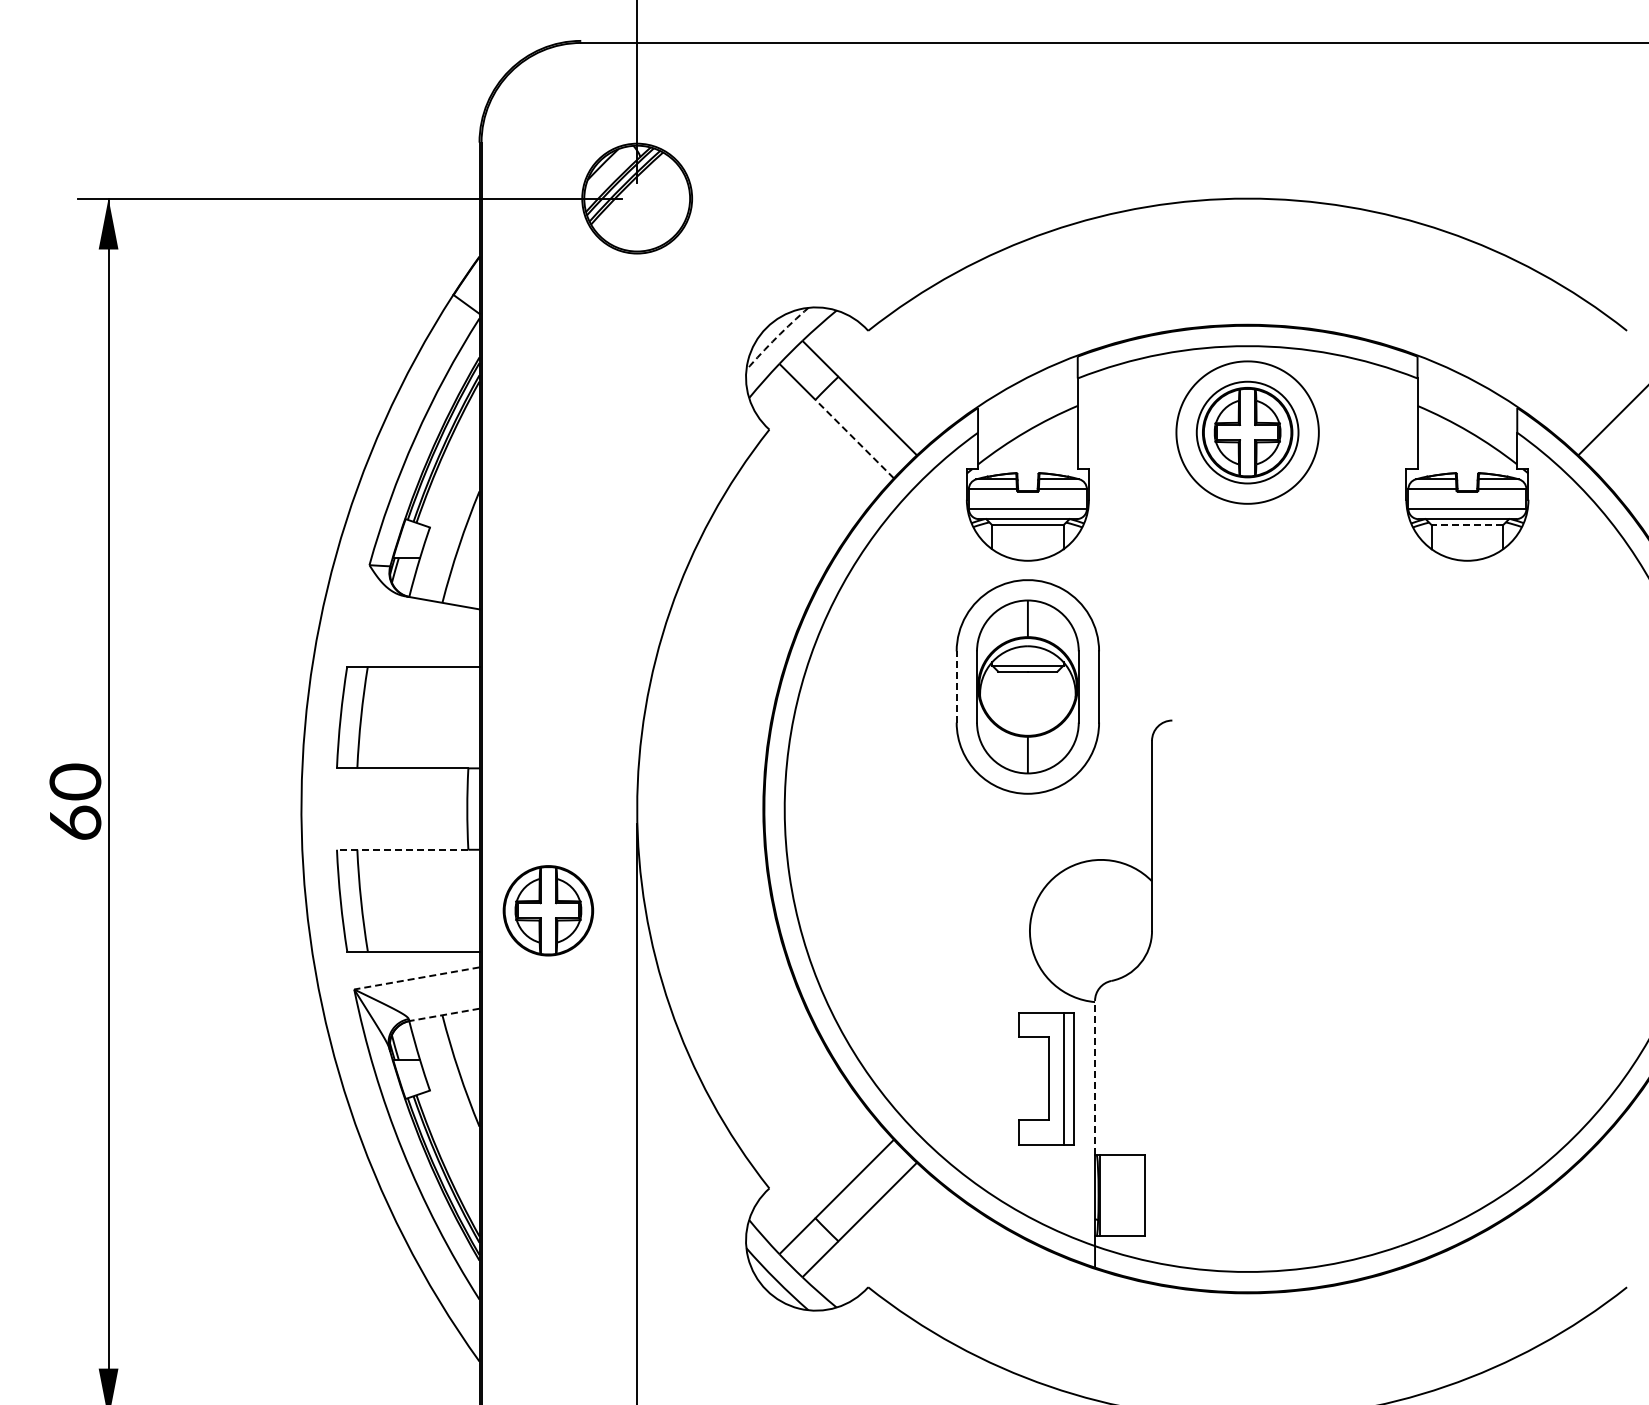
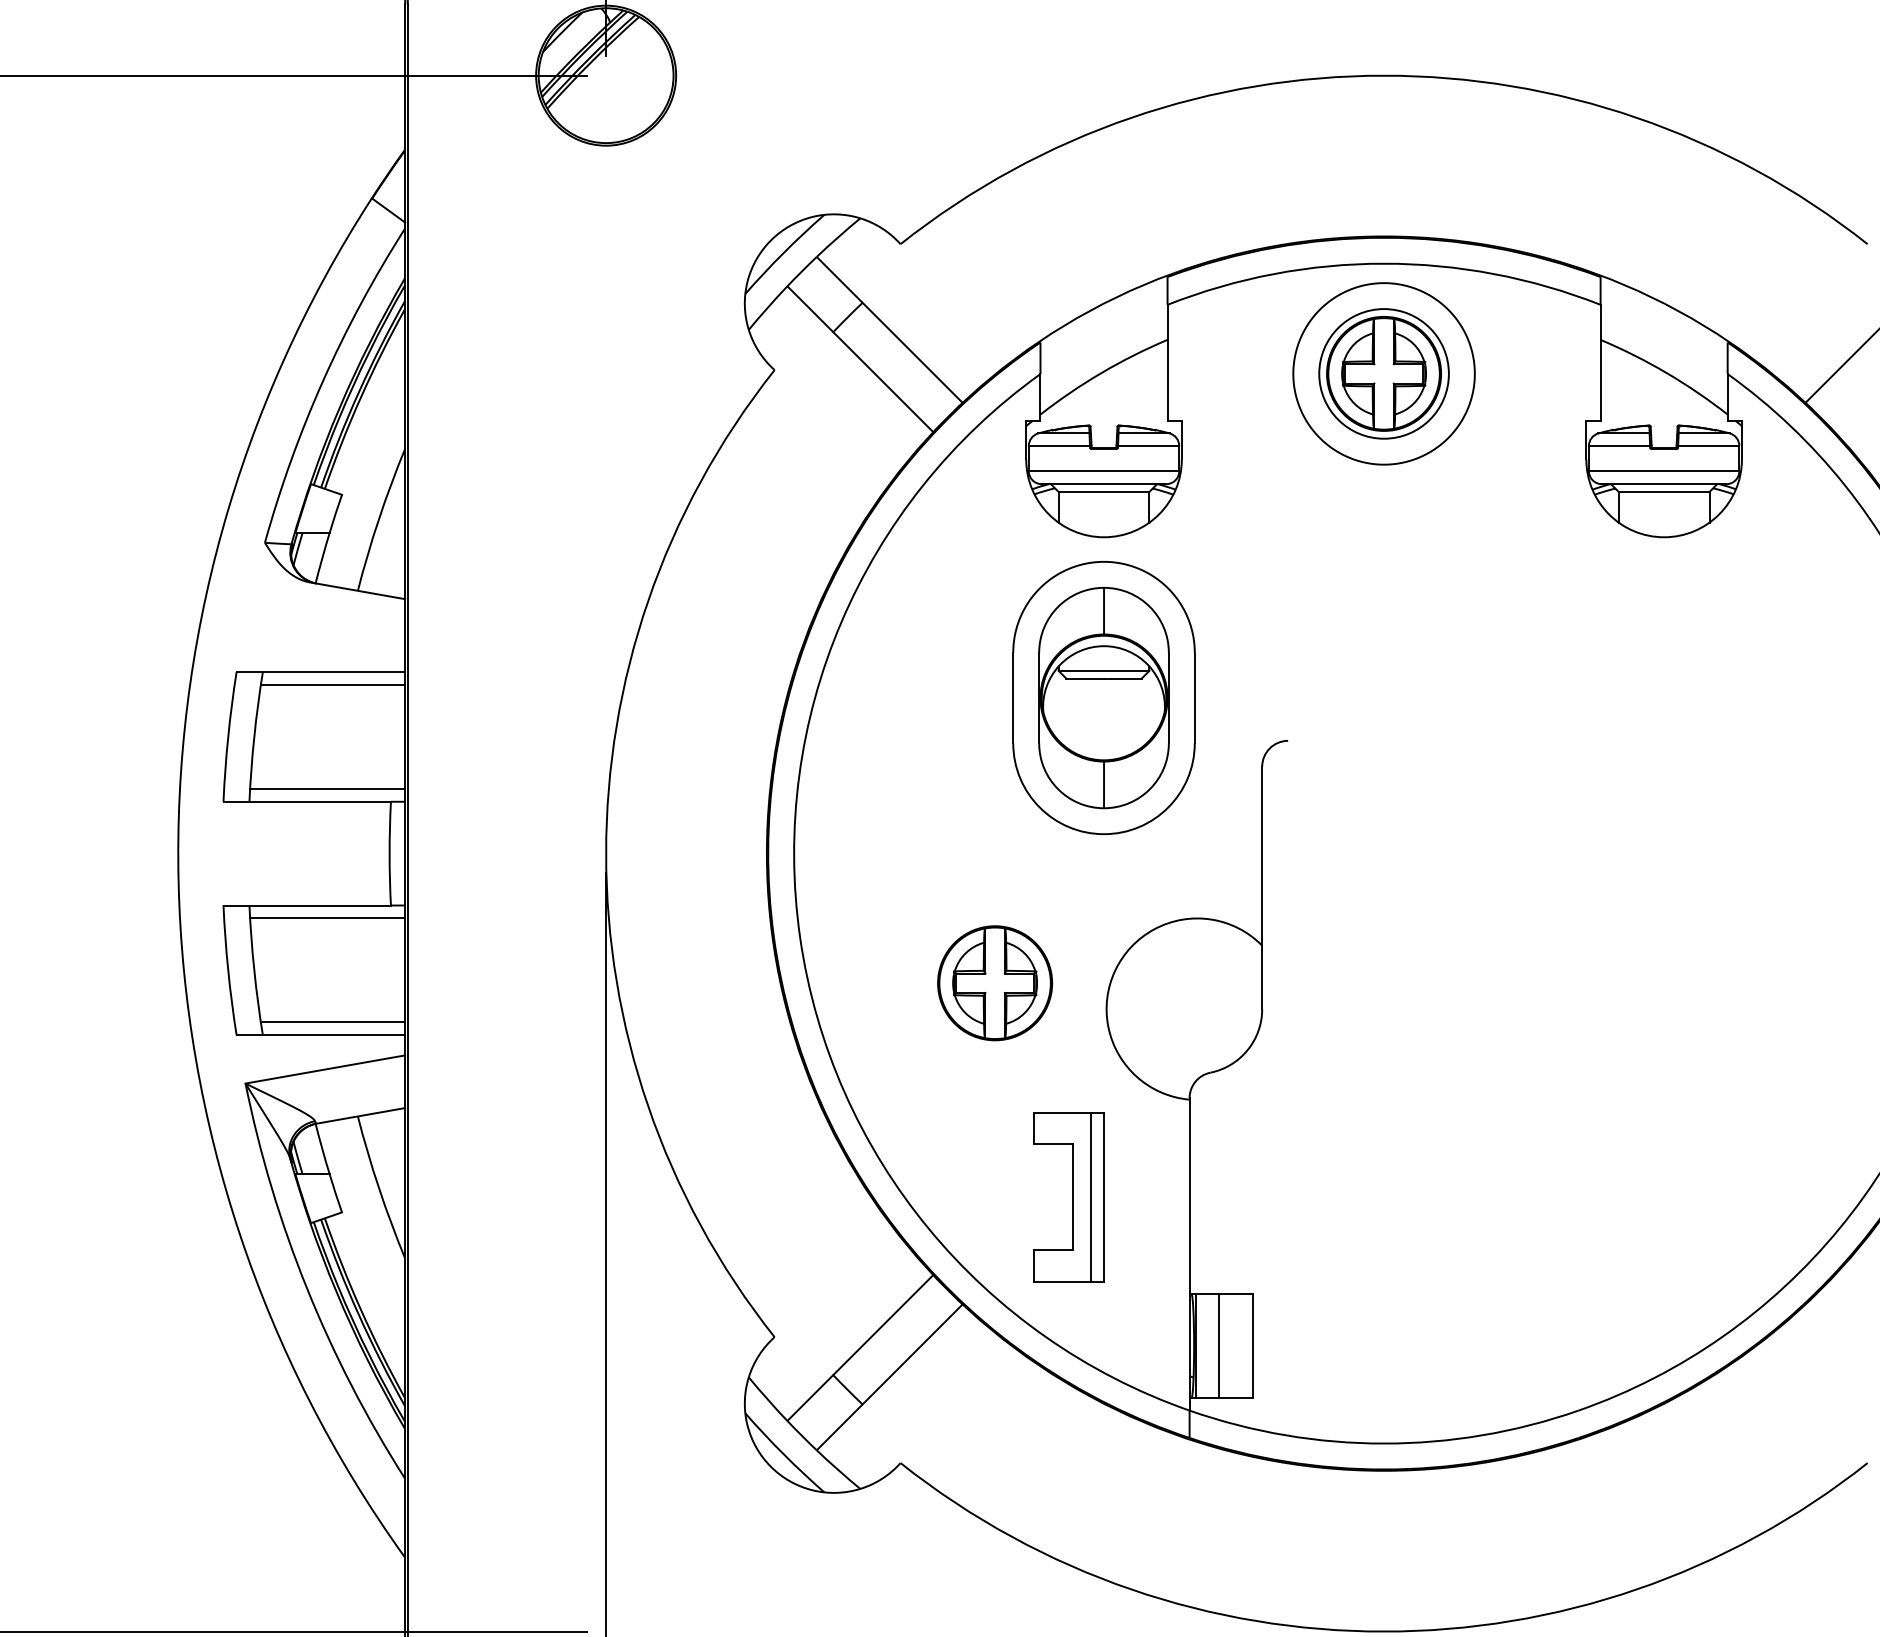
arc: (776, 337) -> (783, 252), dashed -> solid
line: (854, 438) -> (883, 381), dashed -> solid
line: (1467, 525) -> (1664, 492), dashed -> solid
line: (422, 676) -> (332, 684), added
line: (956, 686) -> (1013, 697), dashed -> solid
line: (418, 758) -> (327, 789), added
line: (402, 849) -> (307, 905), dashed -> solid
line: (418, 859) -> (327, 917), added
part: (548, 910) -> (995, 982), moved
line: (422, 941) -> (332, 1022), added
line: (416, 978) -> (324, 1069), dashed -> solid
line: (444, 1014) -> (360, 1115), dashed -> solid
line: (1095, 1077) -> (1190, 1195), dashed -> solid
part: (1046, 1078) -> (1069, 1197), moved
line: (1117, 1195) -> (1218, 1346), added

